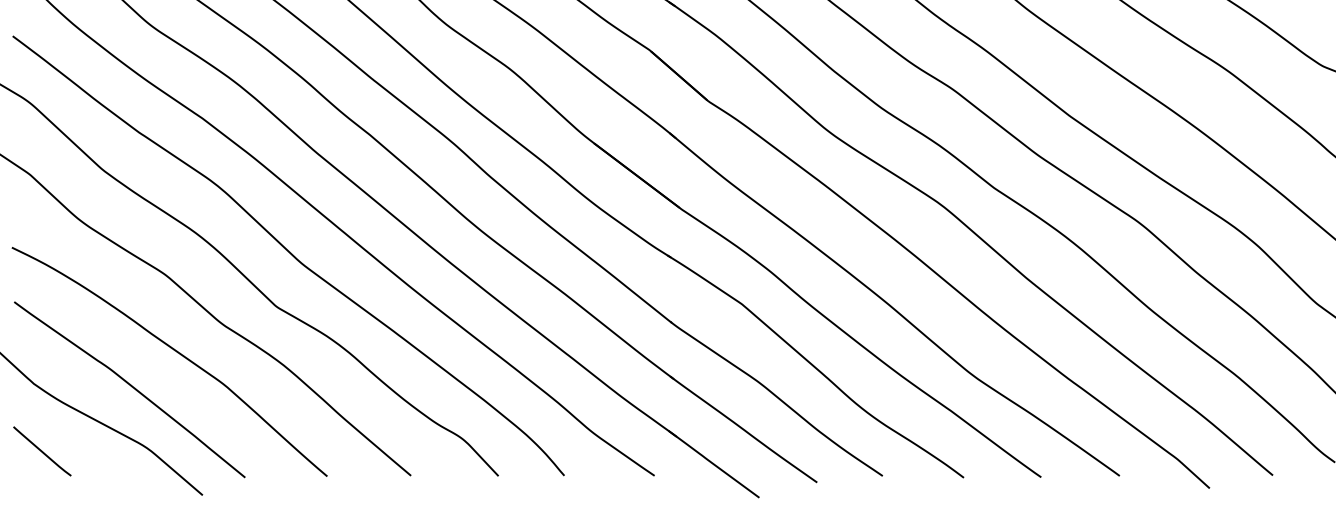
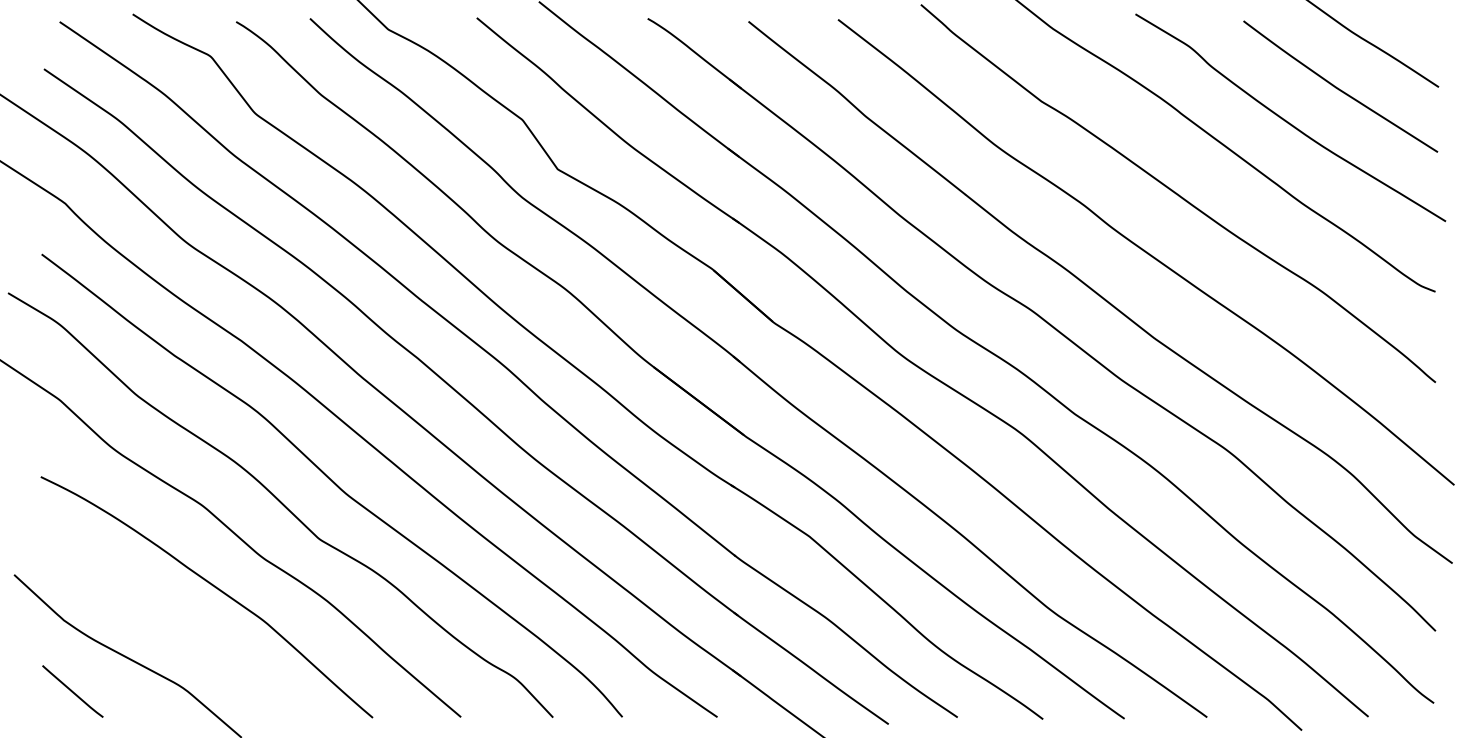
curve: (131, 386) -> (166, 623), removed

